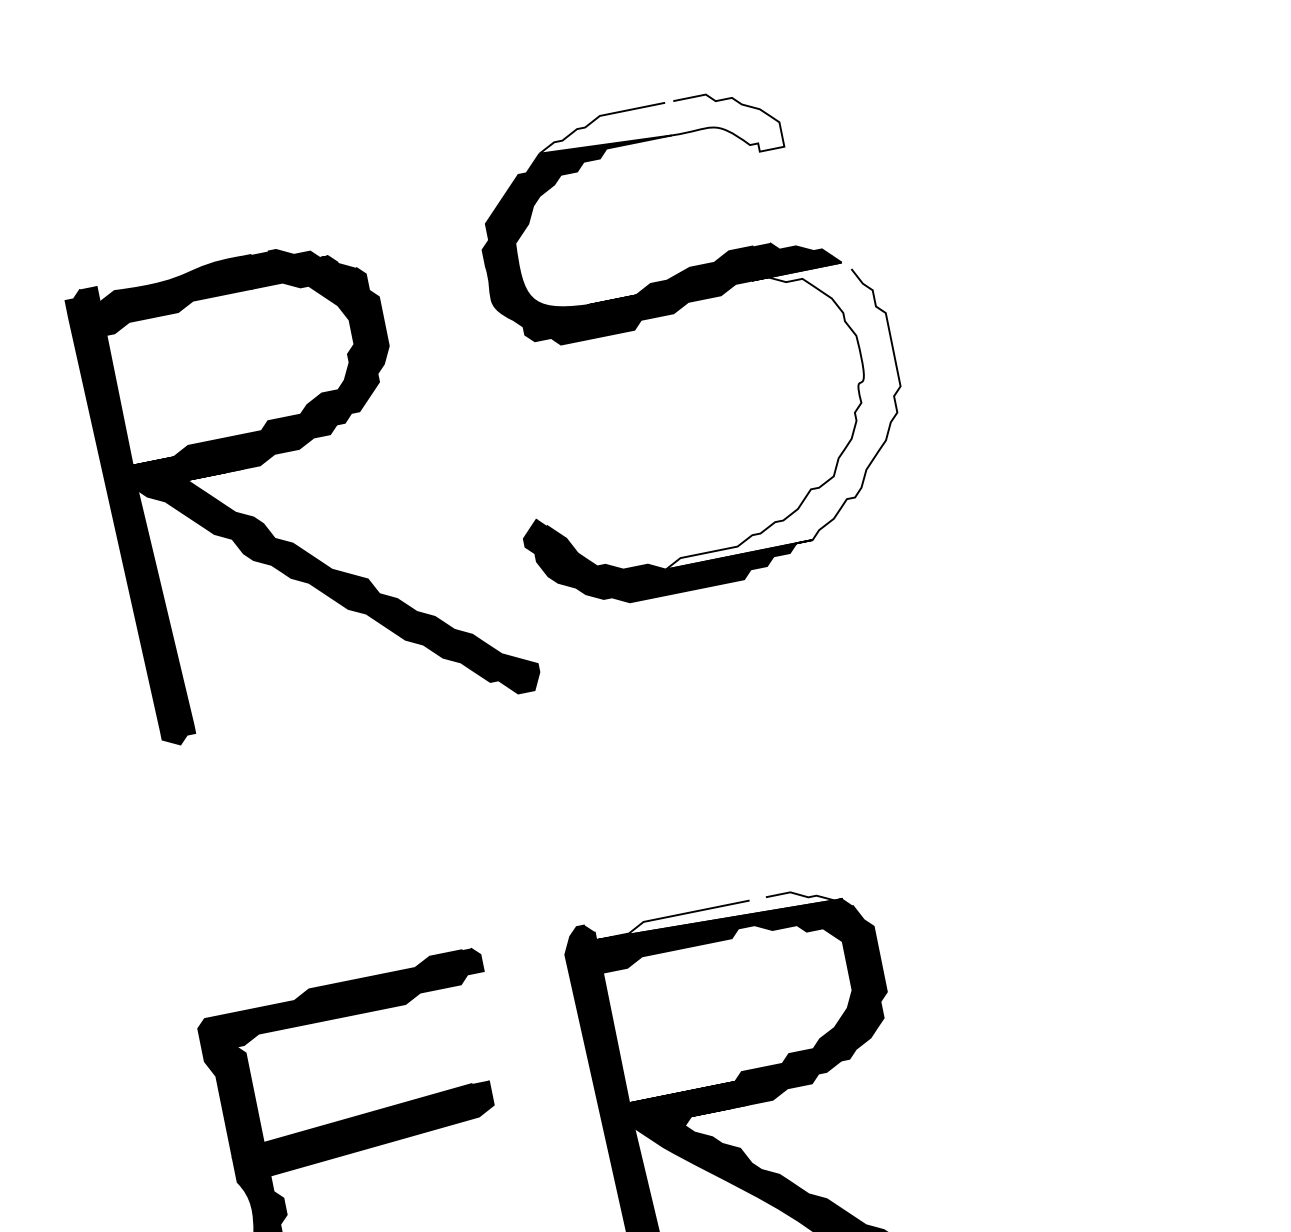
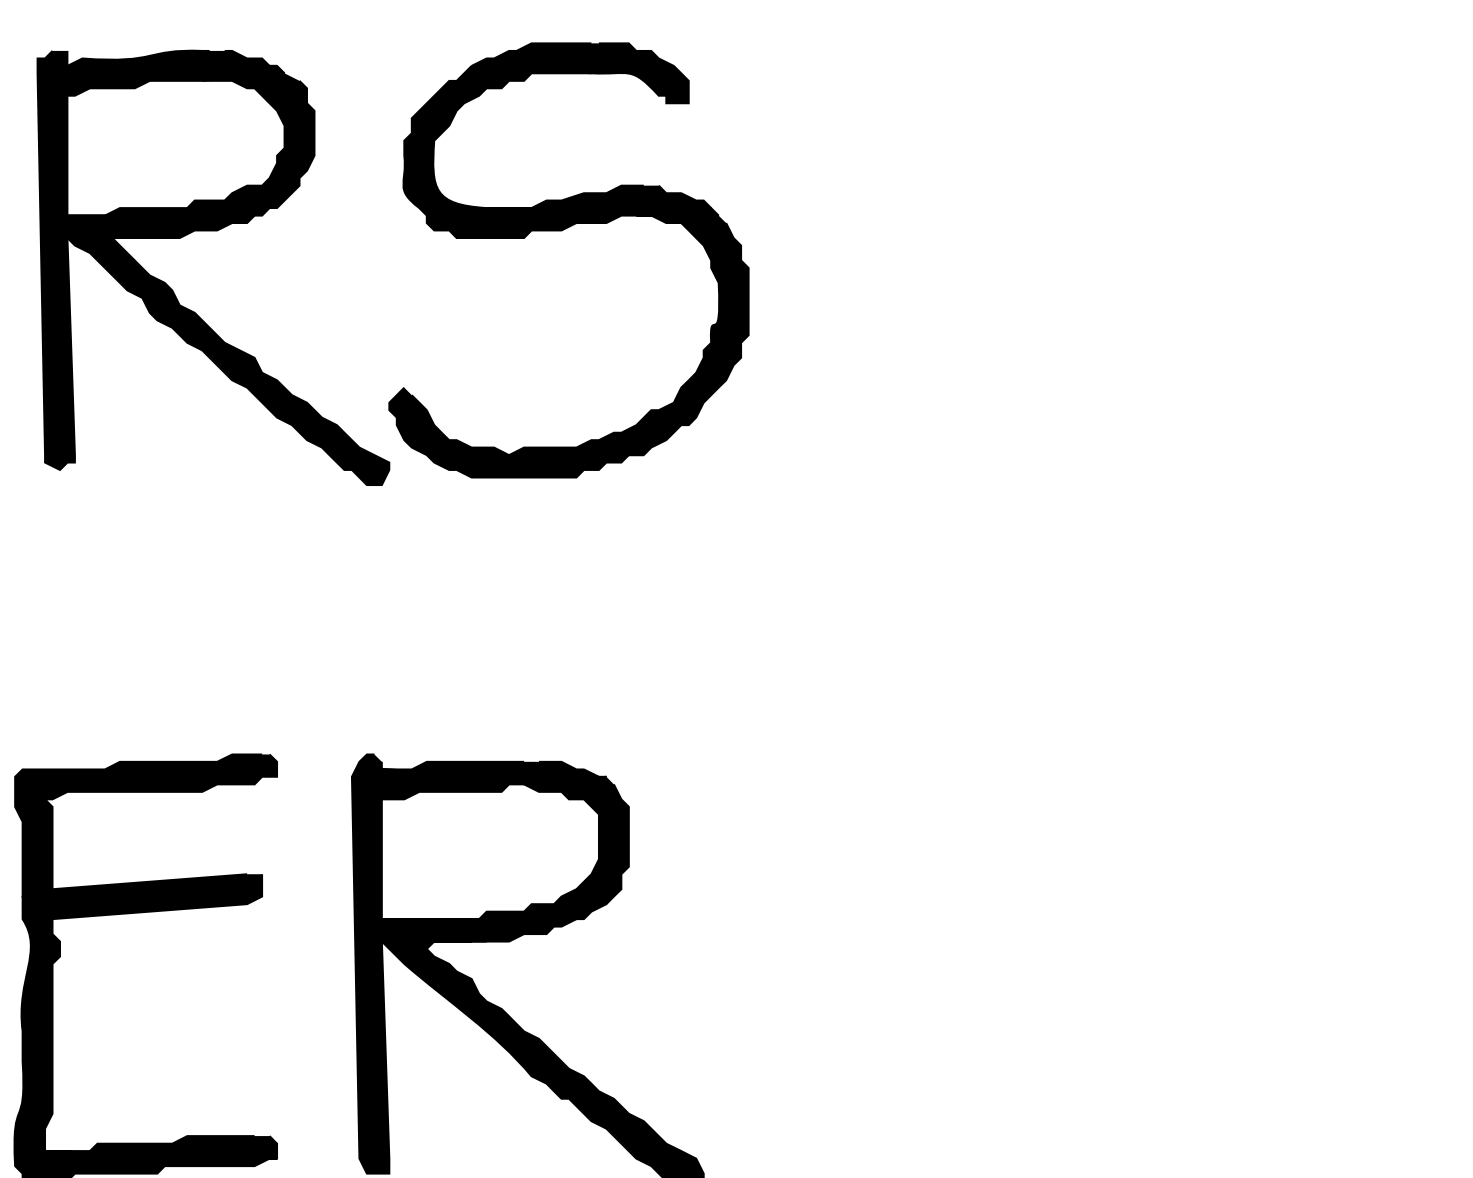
fill: (658, 138) -> (579, 73), added
fill: (769, 413) -> (628, 335), added
part: (295, 450) -> (213, 231), moved
fill: (713, 915) -> (489, 768), added

